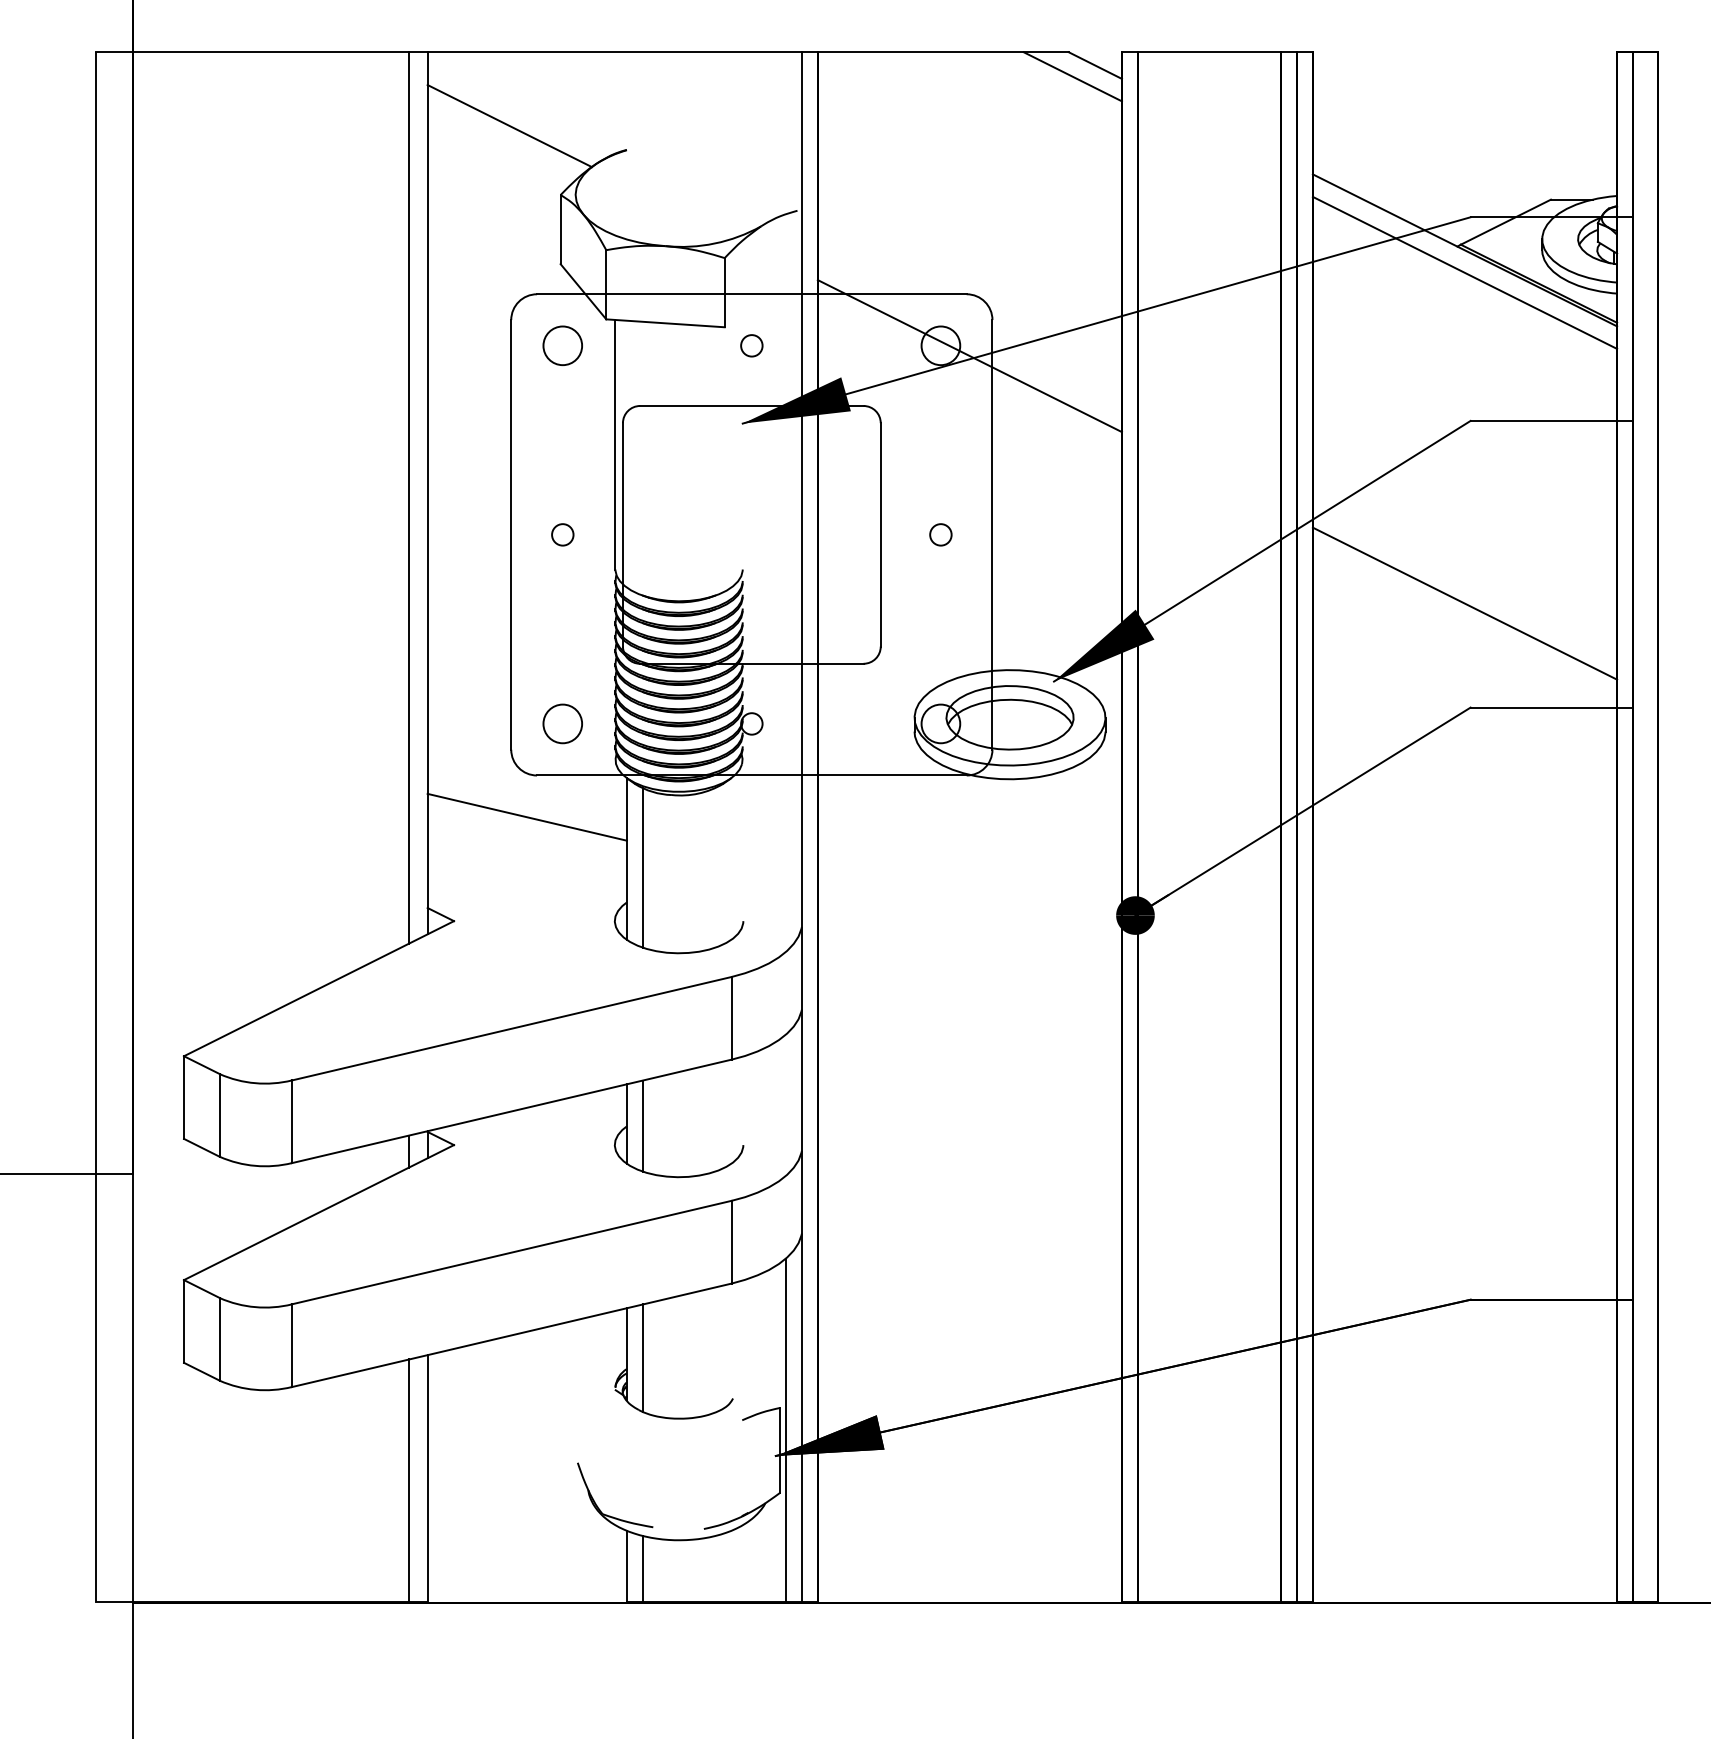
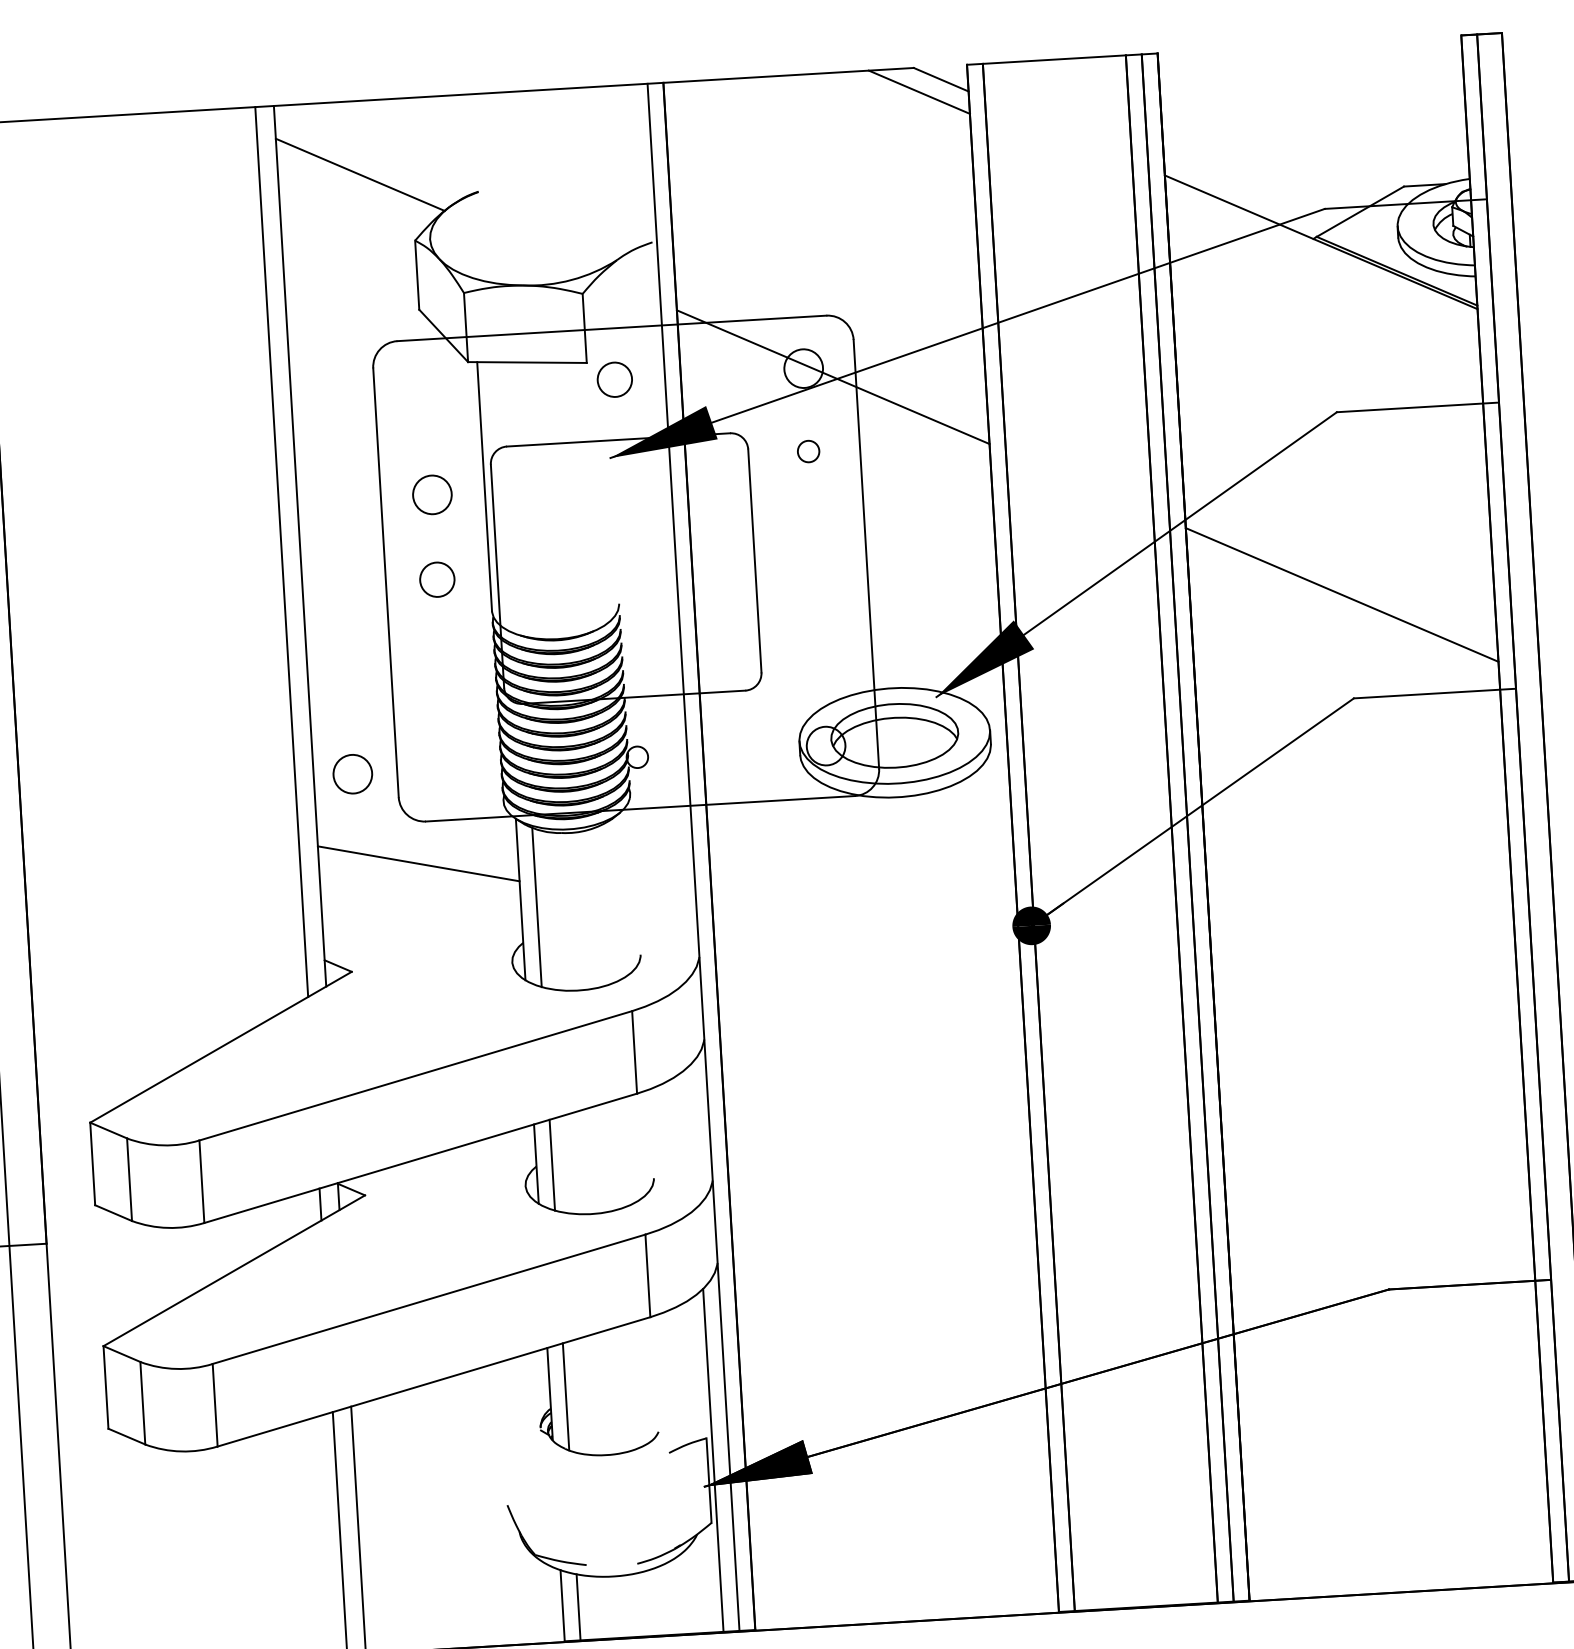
line: (1464, 272) -> (1322, 264), removed
circle: (562, 345) -> (432, 494), moved
circle: (751, 345) -> (614, 379), size x1.6
circle: (562, 534) -> (437, 579), size x1.6
circle: (940, 534) -> (808, 451), moved
circle: (562, 723) -> (352, 773), moved

